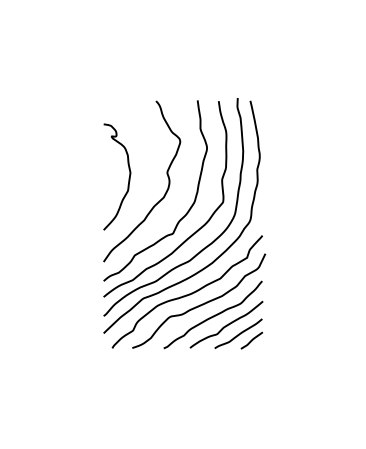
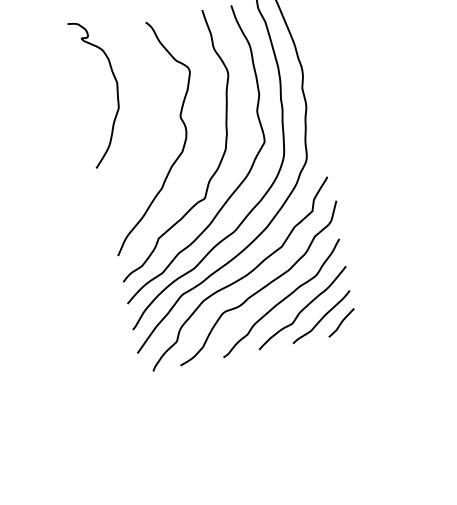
curve: (128, 177) -> (115, 89), moved

